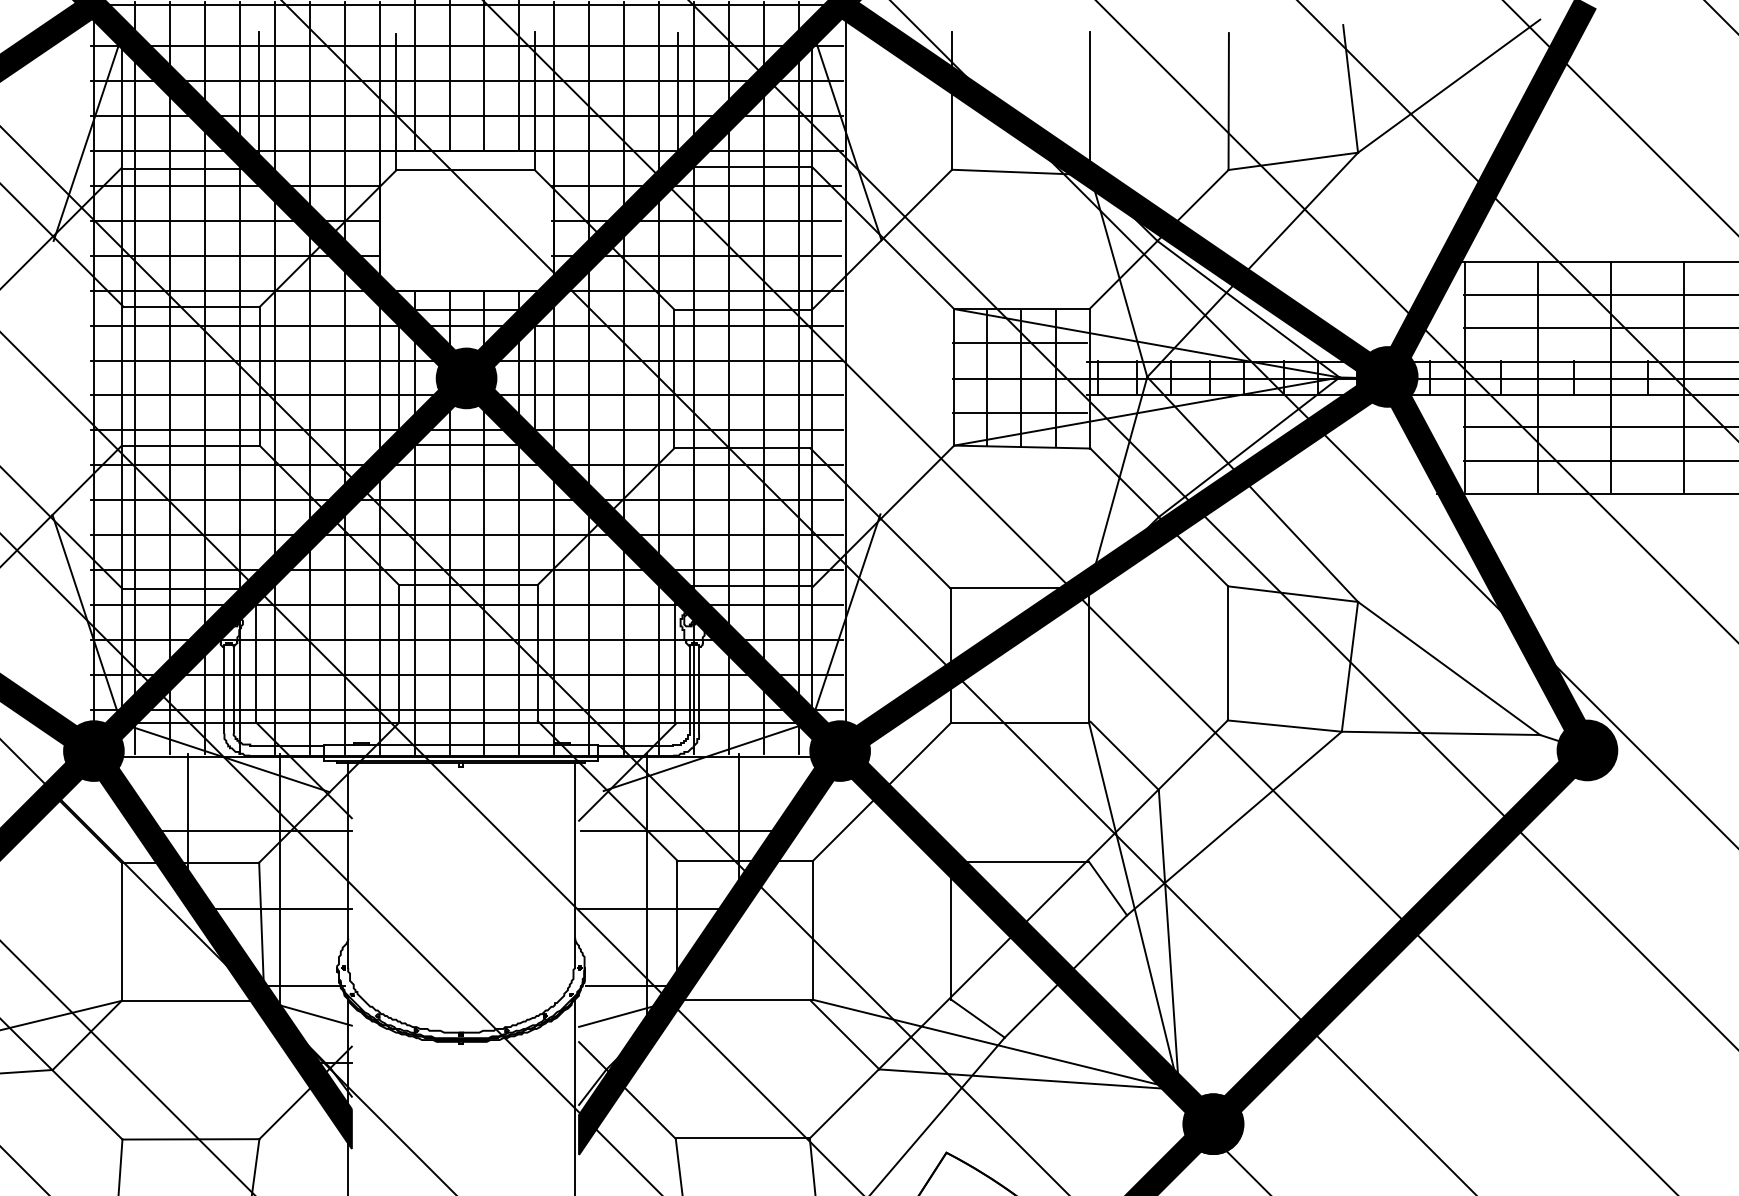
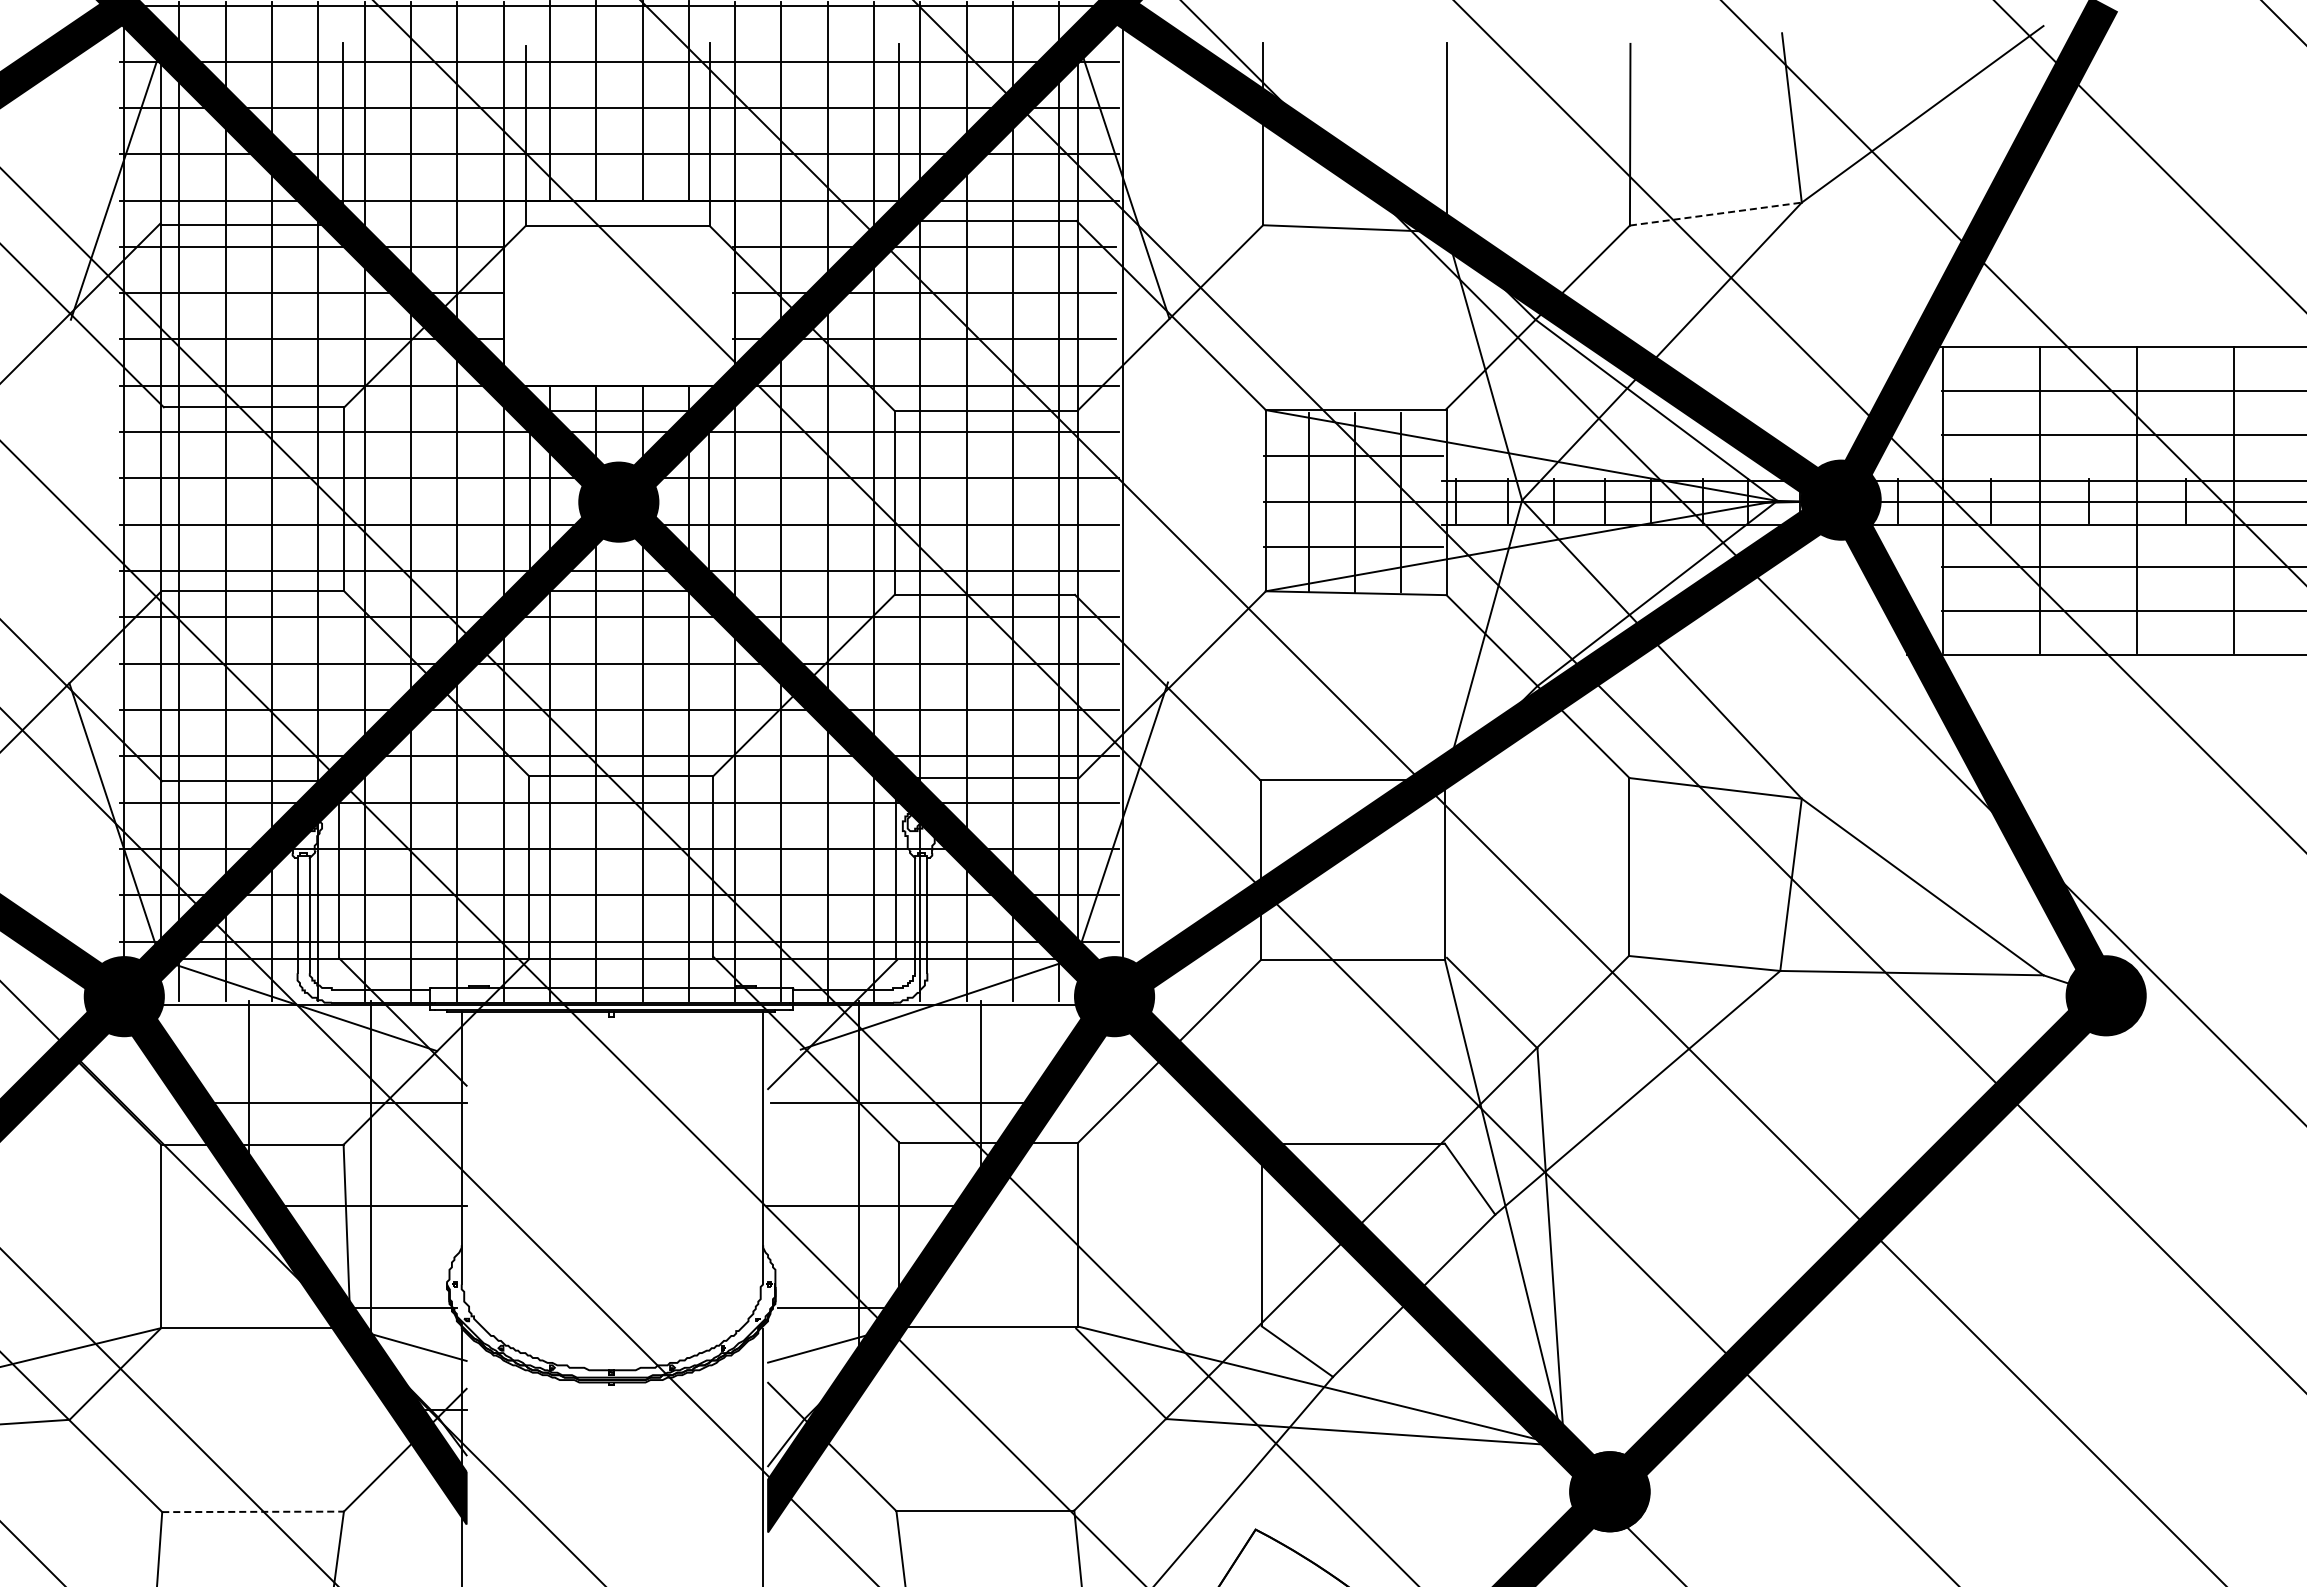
line: (1293, 161) -> (1715, 214), solid -> dashed
line: (191, 1139) -> (253, 1511), solid -> dashed

